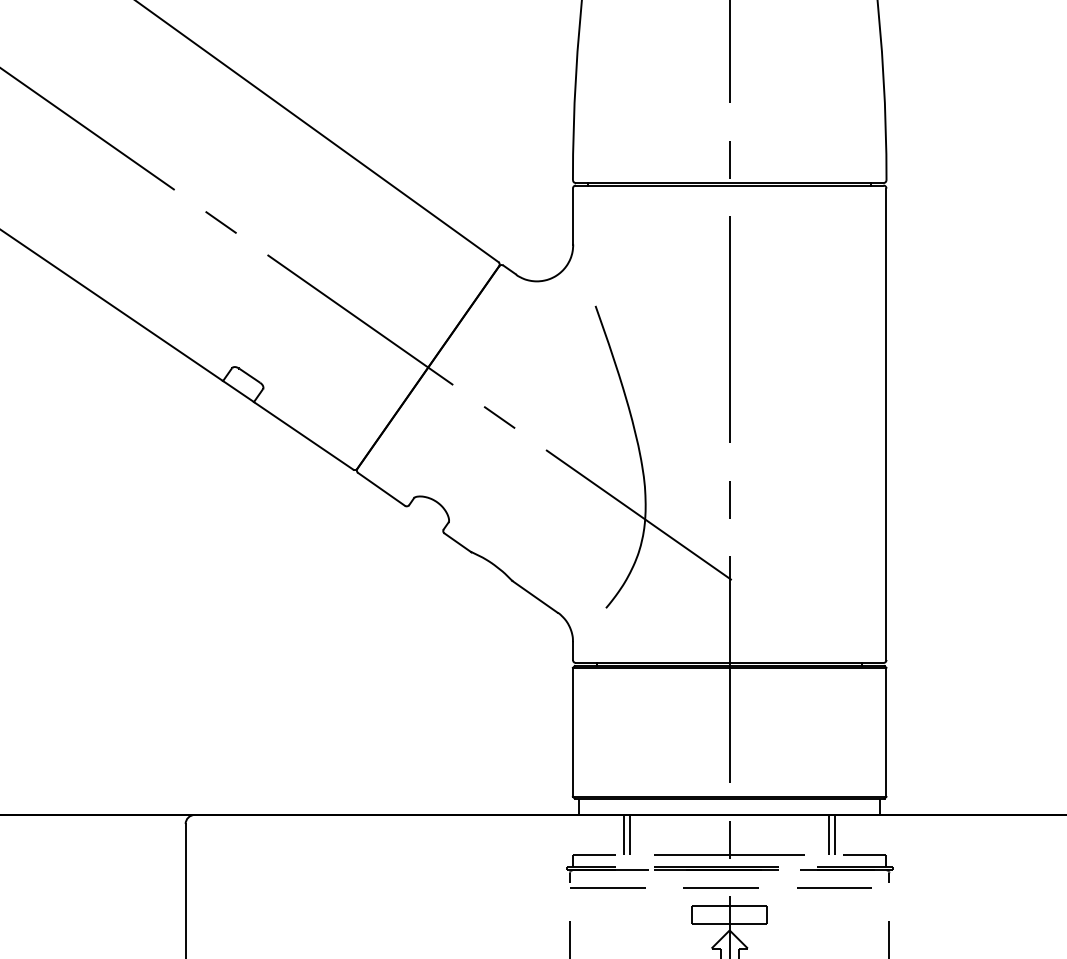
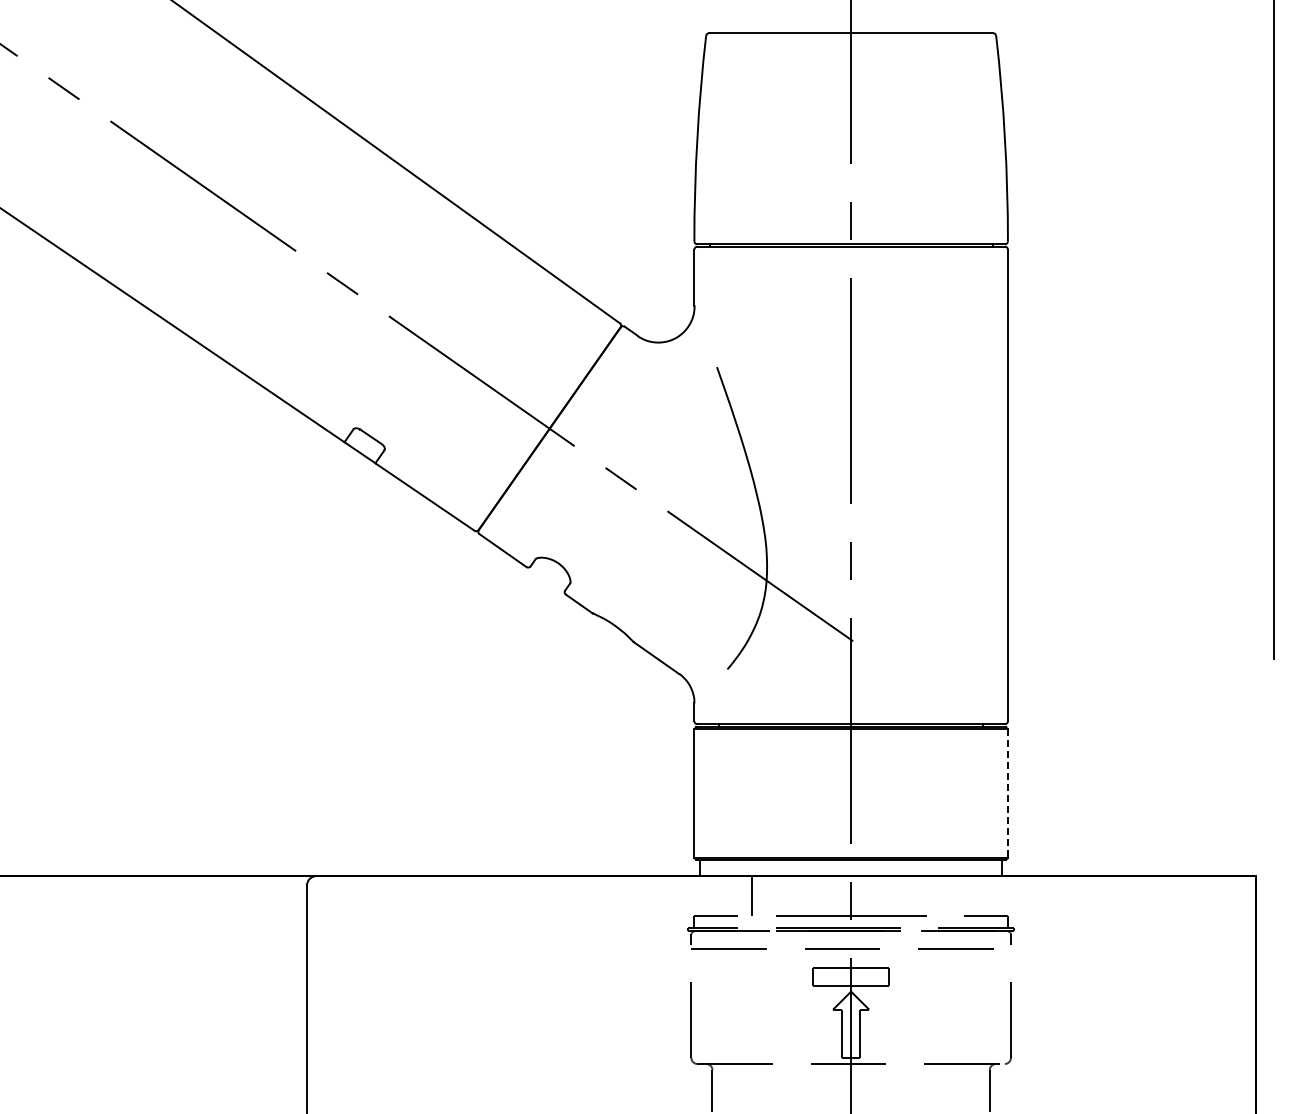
line: (886, 733) -> (1007, 794), solid -> dashed
line: (624, 835) -> (745, 896), removed
line: (829, 835) -> (950, 896), removed
line: (835, 835) -> (956, 896), removed

